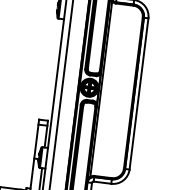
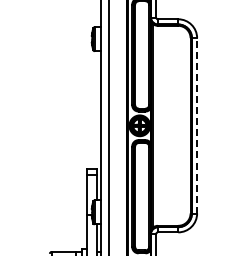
line: (139, 93) -> (197, 125), solid -> dashed

